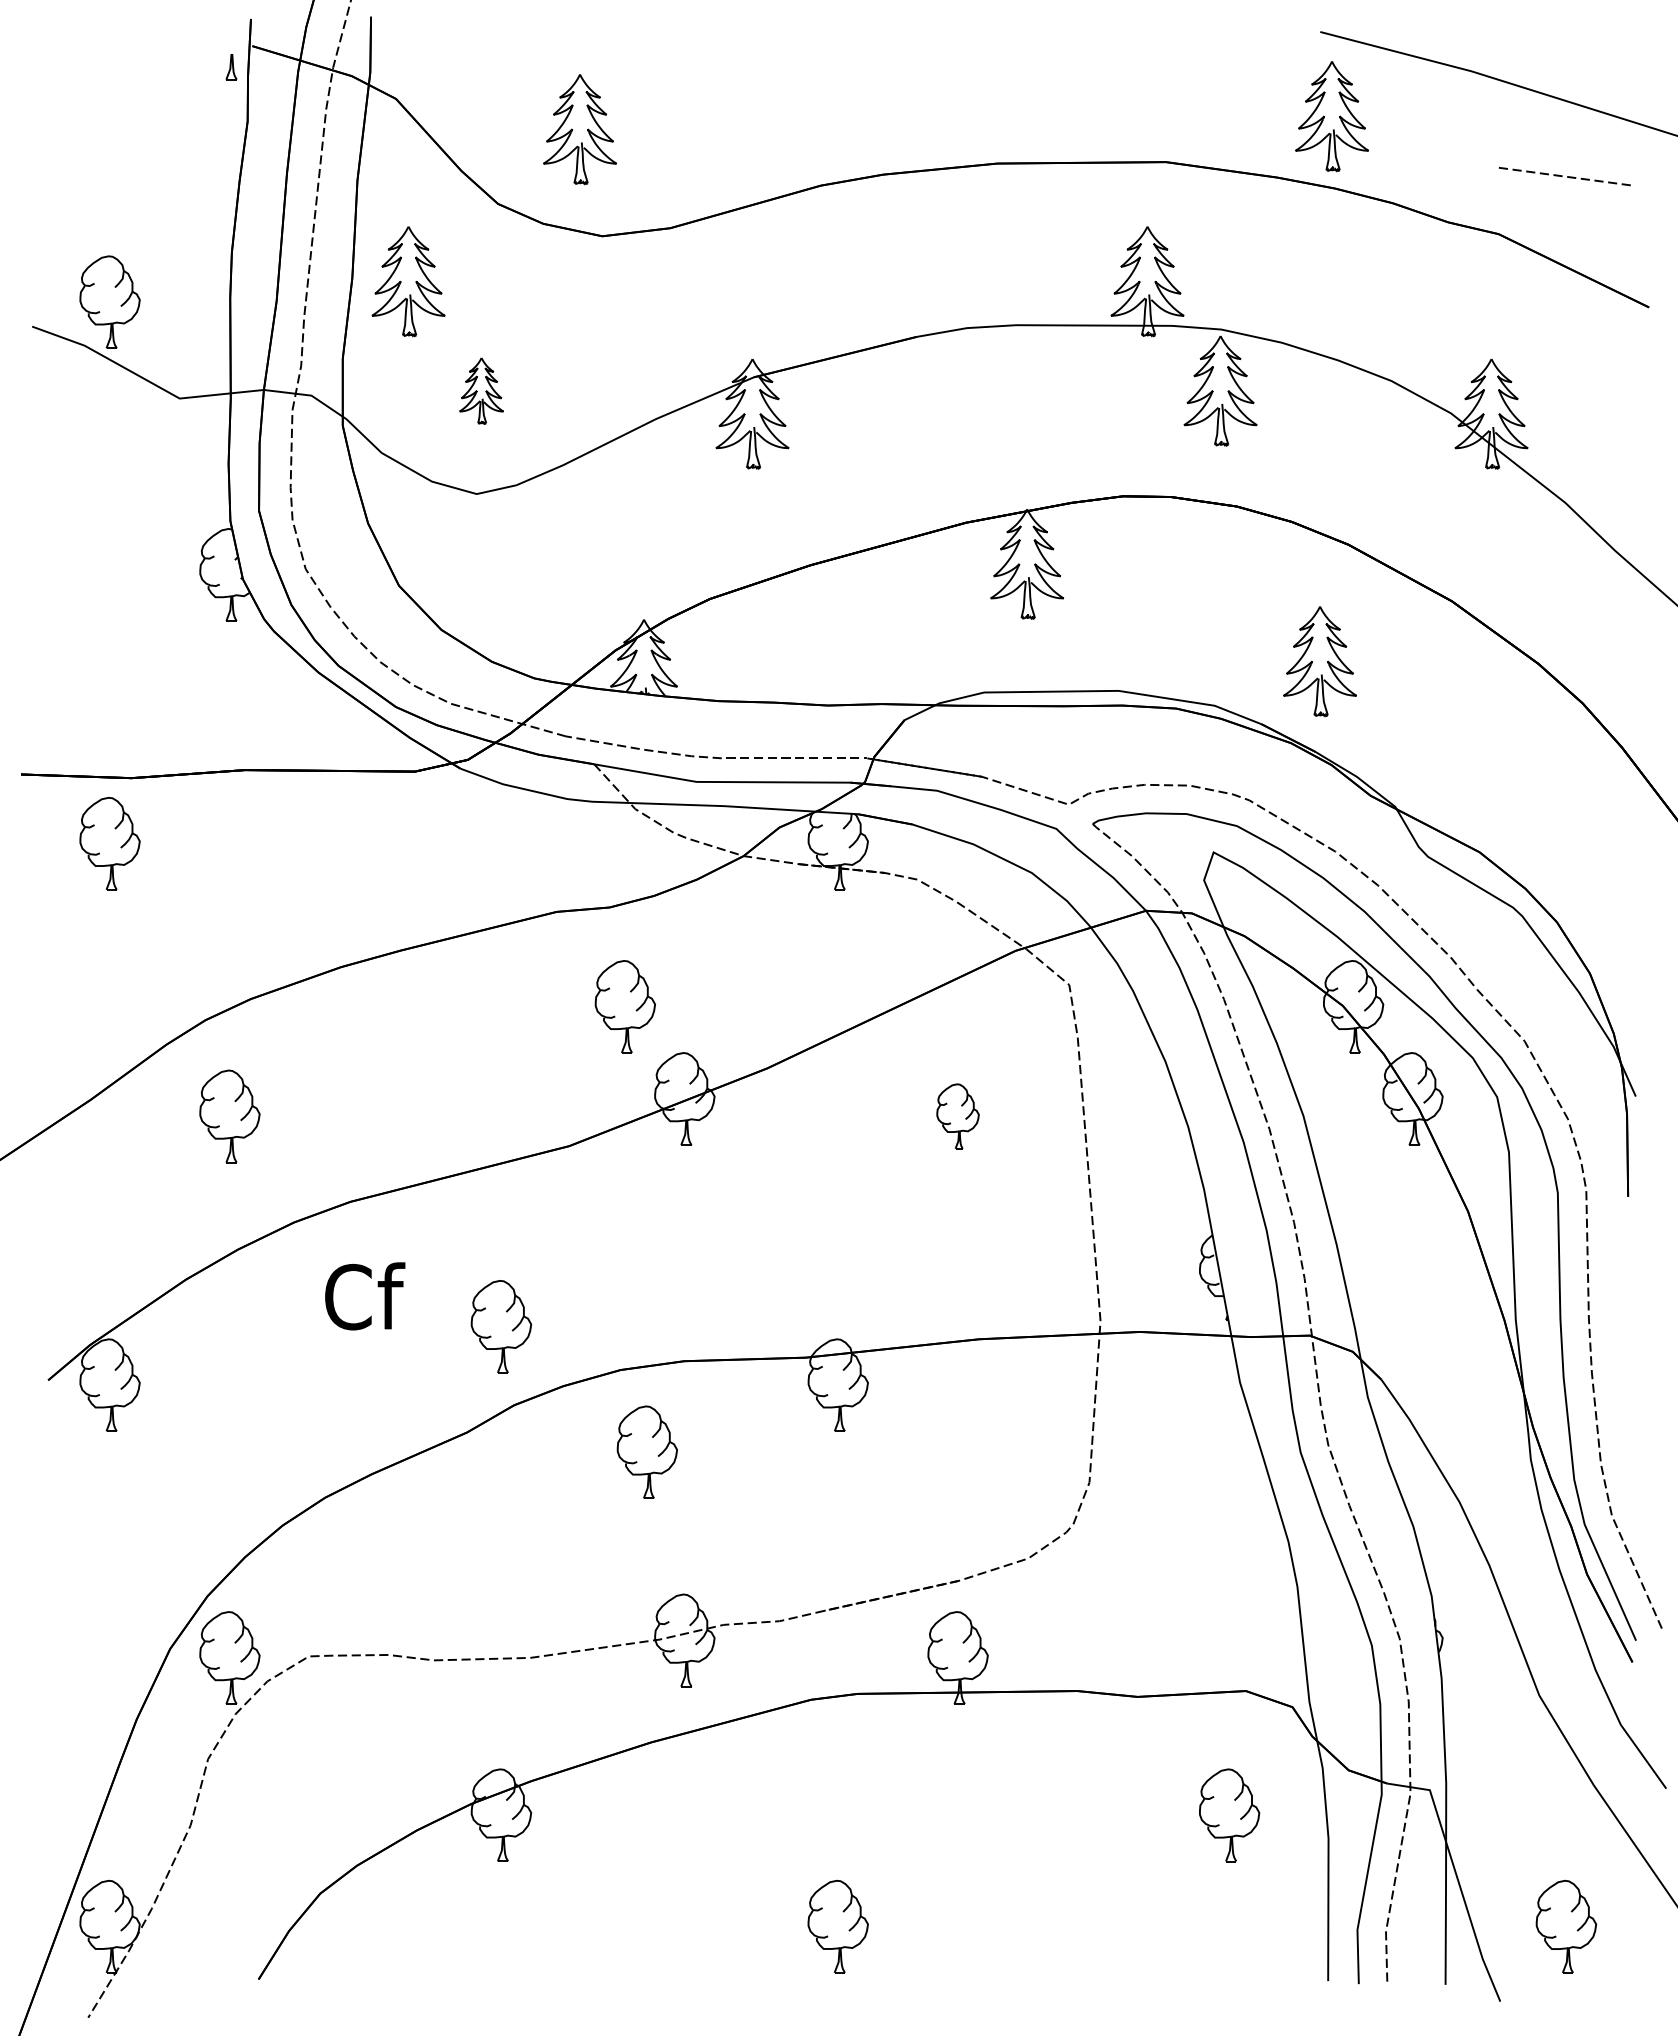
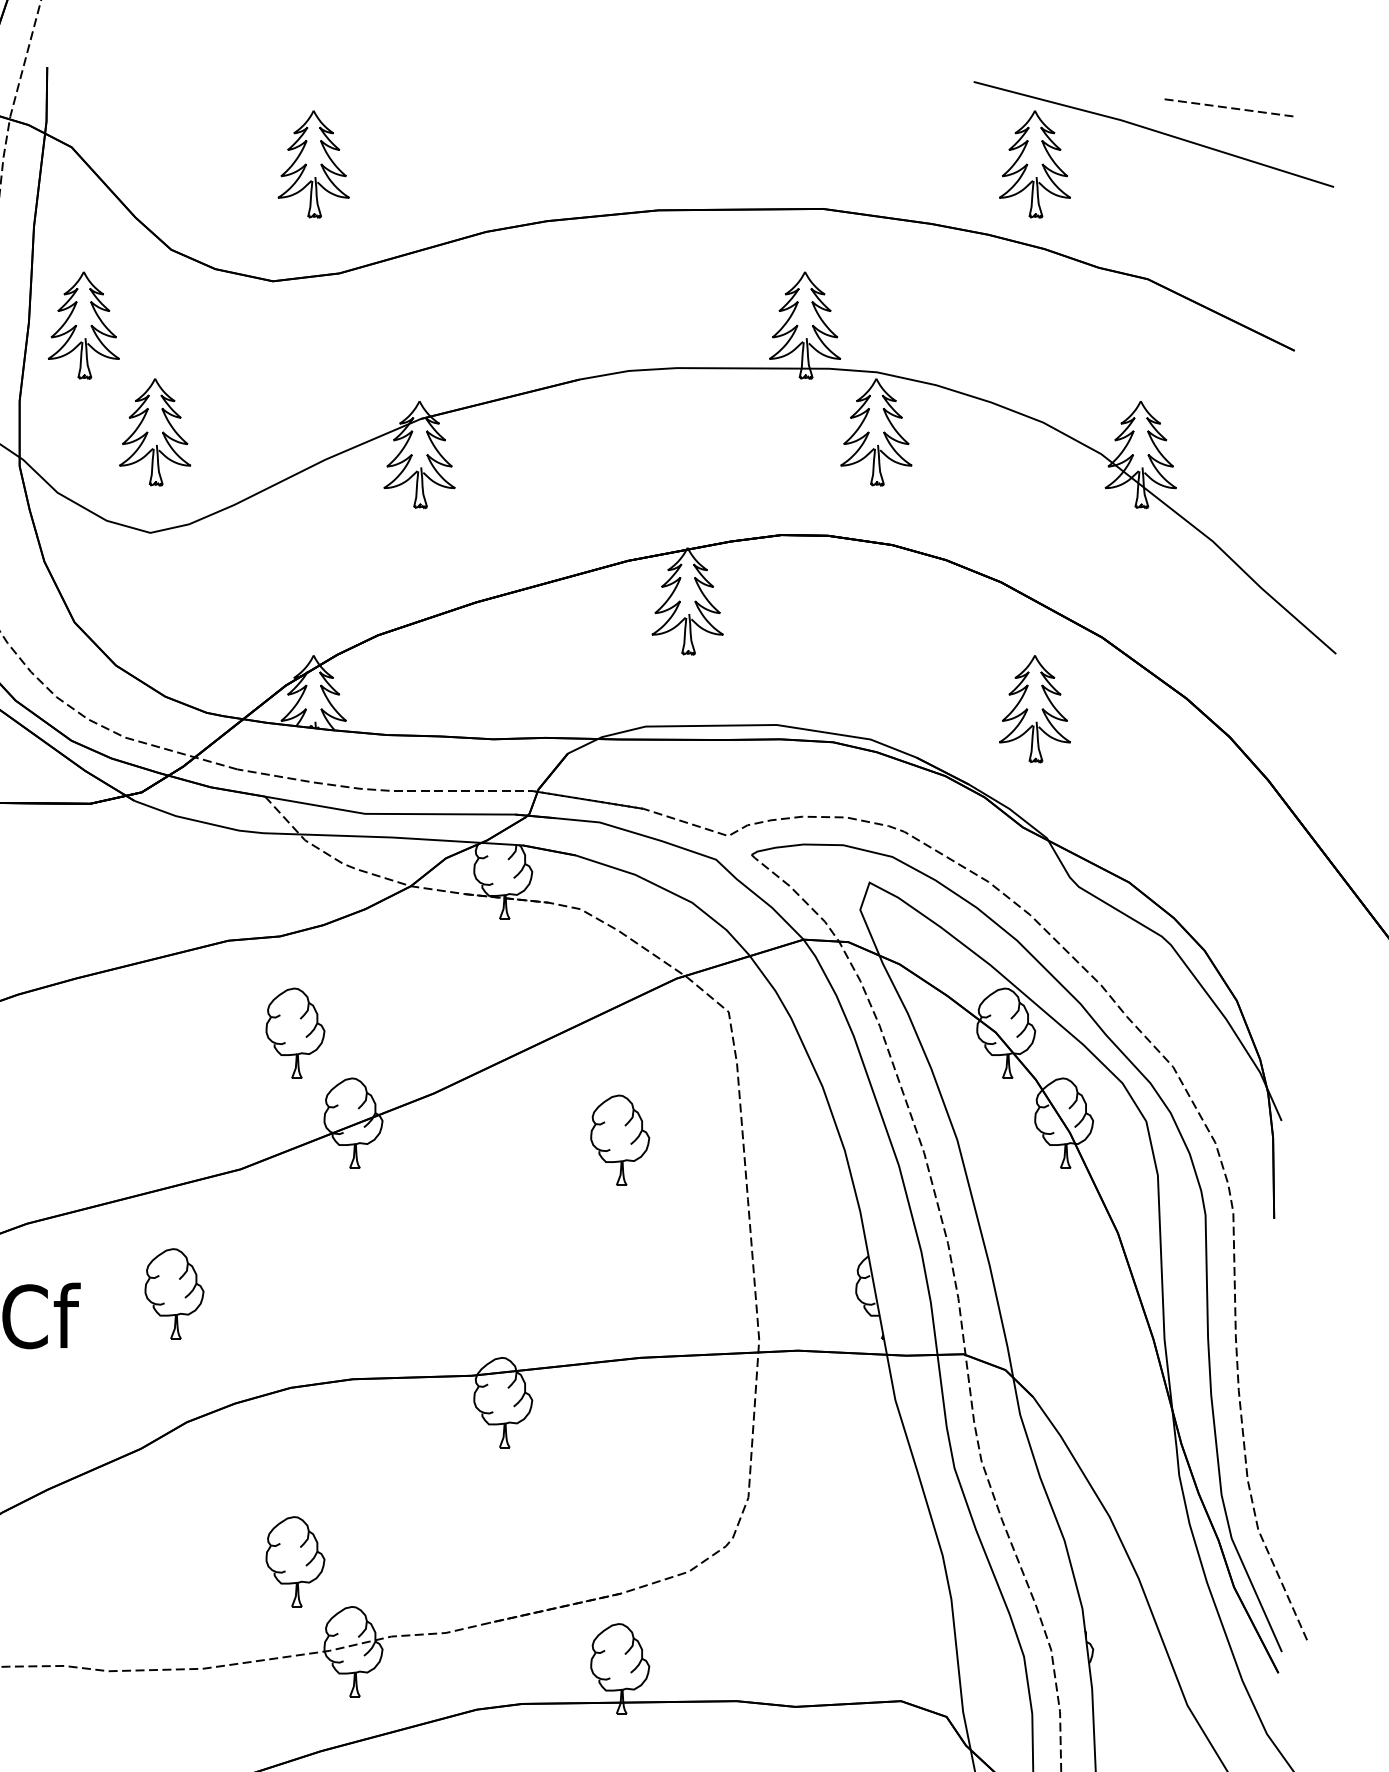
part: (1331, 116) -> (1034, 164), moved
part: (579, 129) -> (313, 164), moved
line: (1562, 176) -> (1226, 107), moved
part: (481, 390) -> (155, 431), size x1.67
part: (1319, 661) -> (1034, 709), moved
part: (957, 1116) -> (619, 1140), size x1.43
part: (501, 1326) -> (174, 1293), moved
part: (646, 1451) -> (294, 1561), moved

